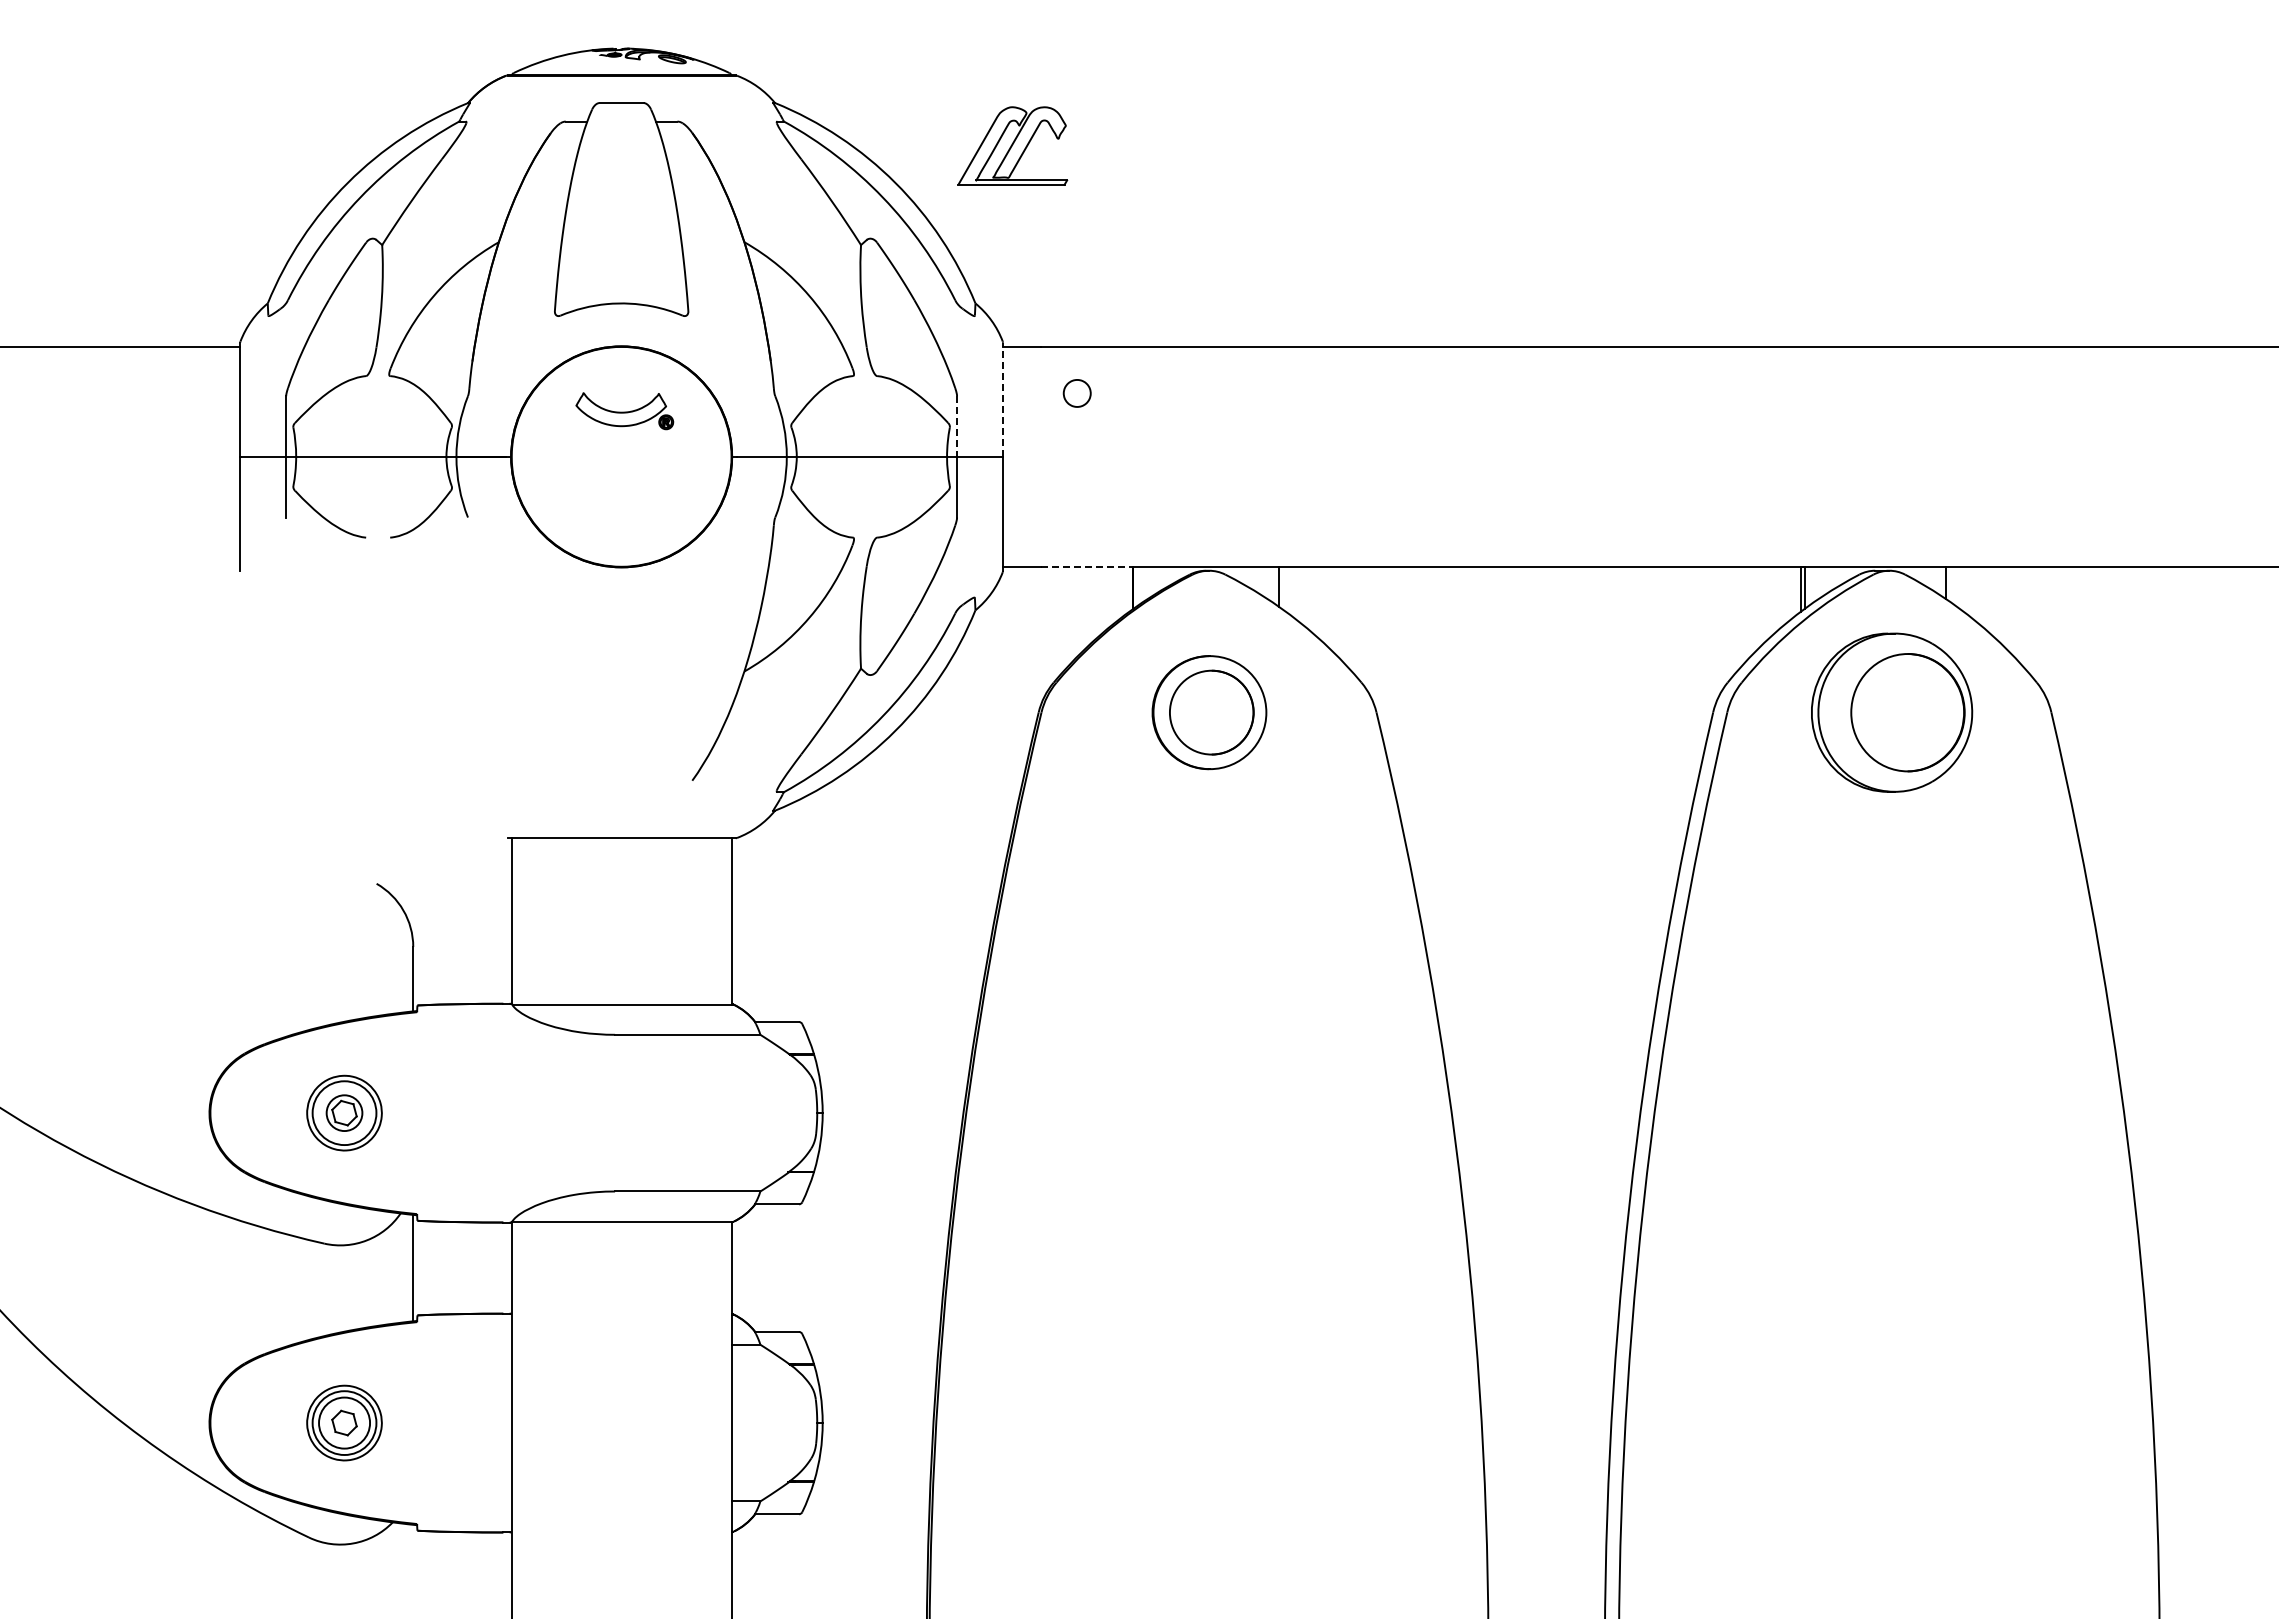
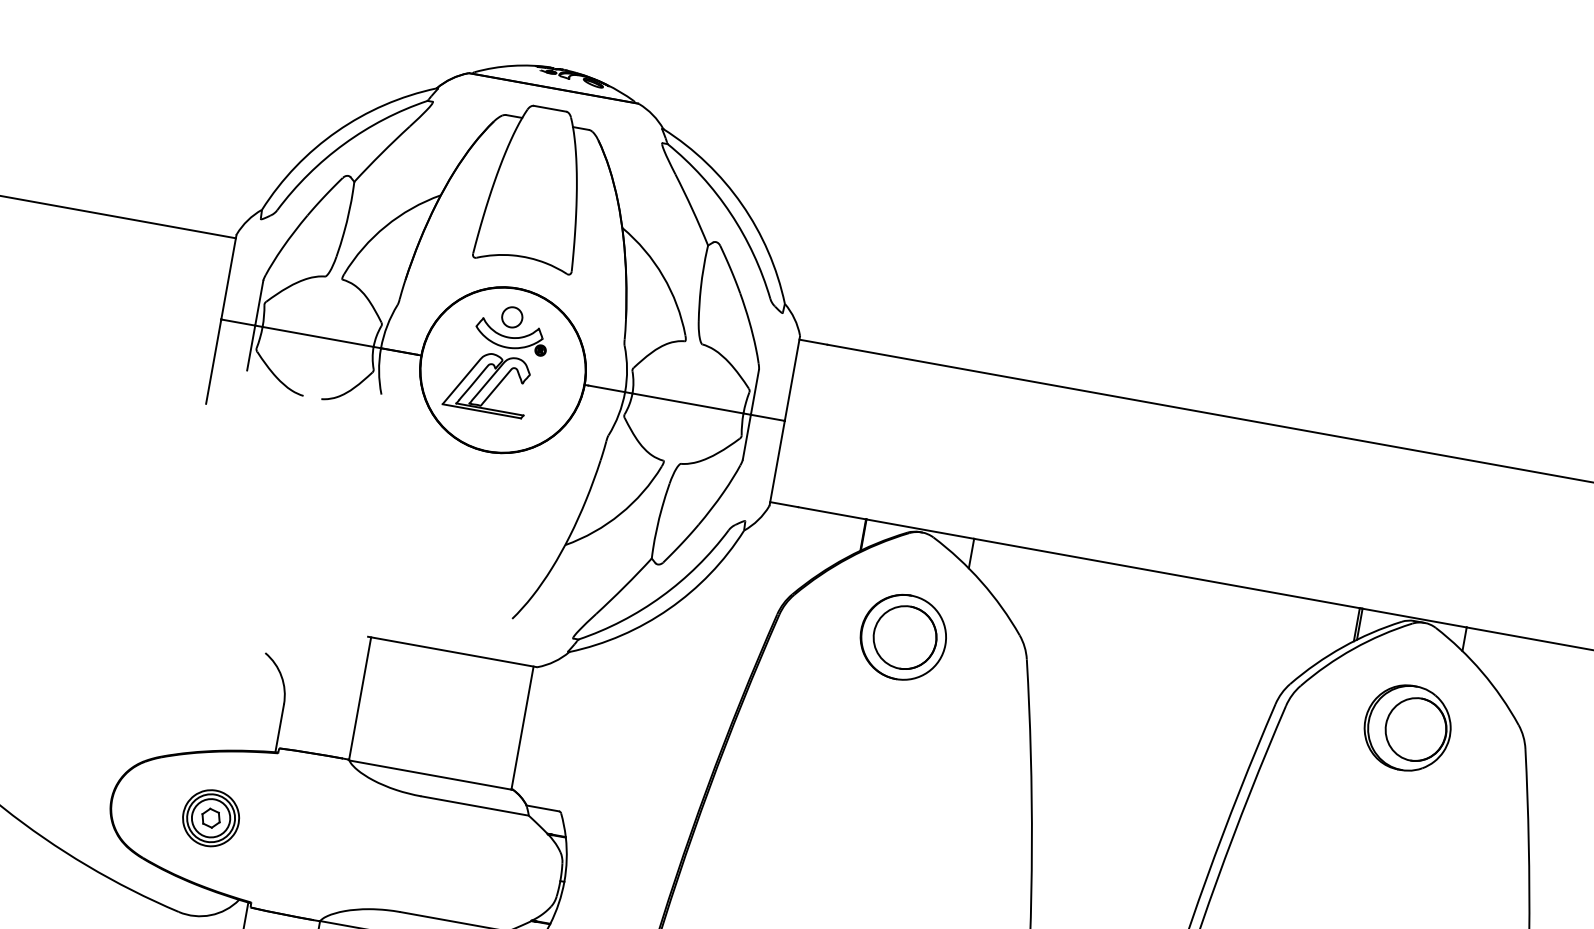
part: (1012, 145) -> (487, 382), moved
part: (1076, 393) -> (511, 317), moved
line: (1002, 399) -> (792, 378), dashed -> solid
line: (957, 427) -> (755, 393), dashed -> solid
line: (1087, 566) -> (832, 513), dashed -> solid
part: (1891, 712) -> (1407, 727), size x0.71
circle: (344, 1112) -> (211, 817), size x1.43

